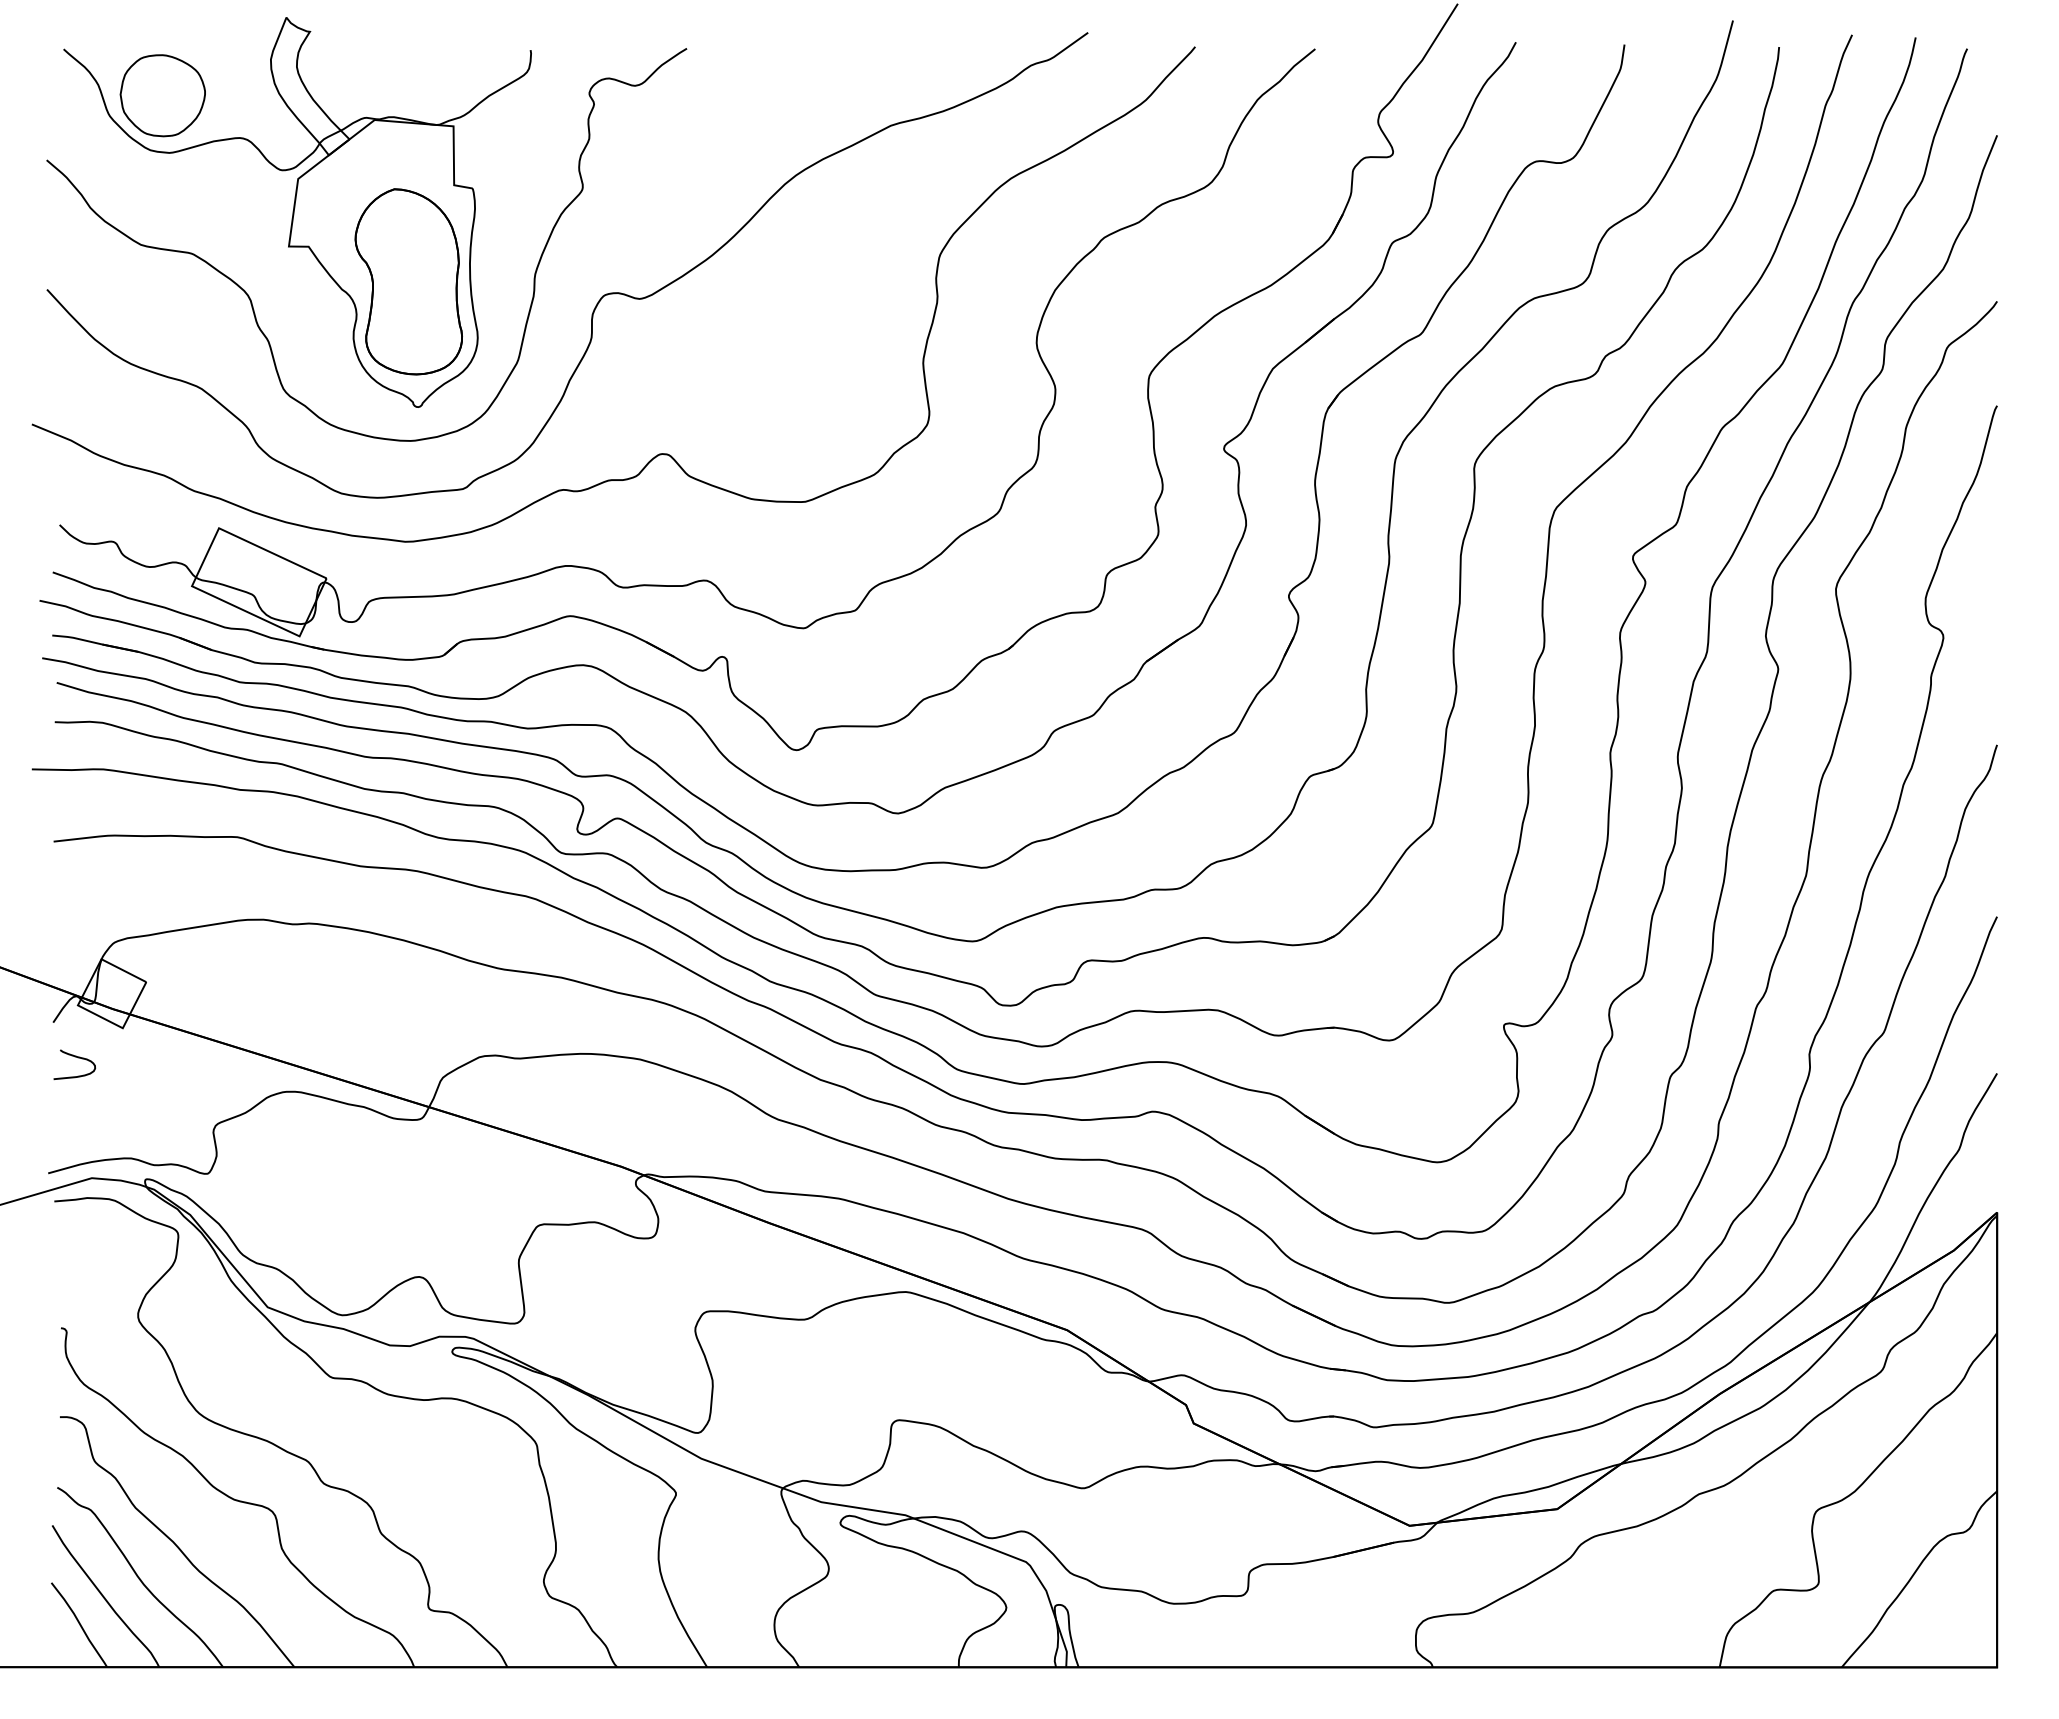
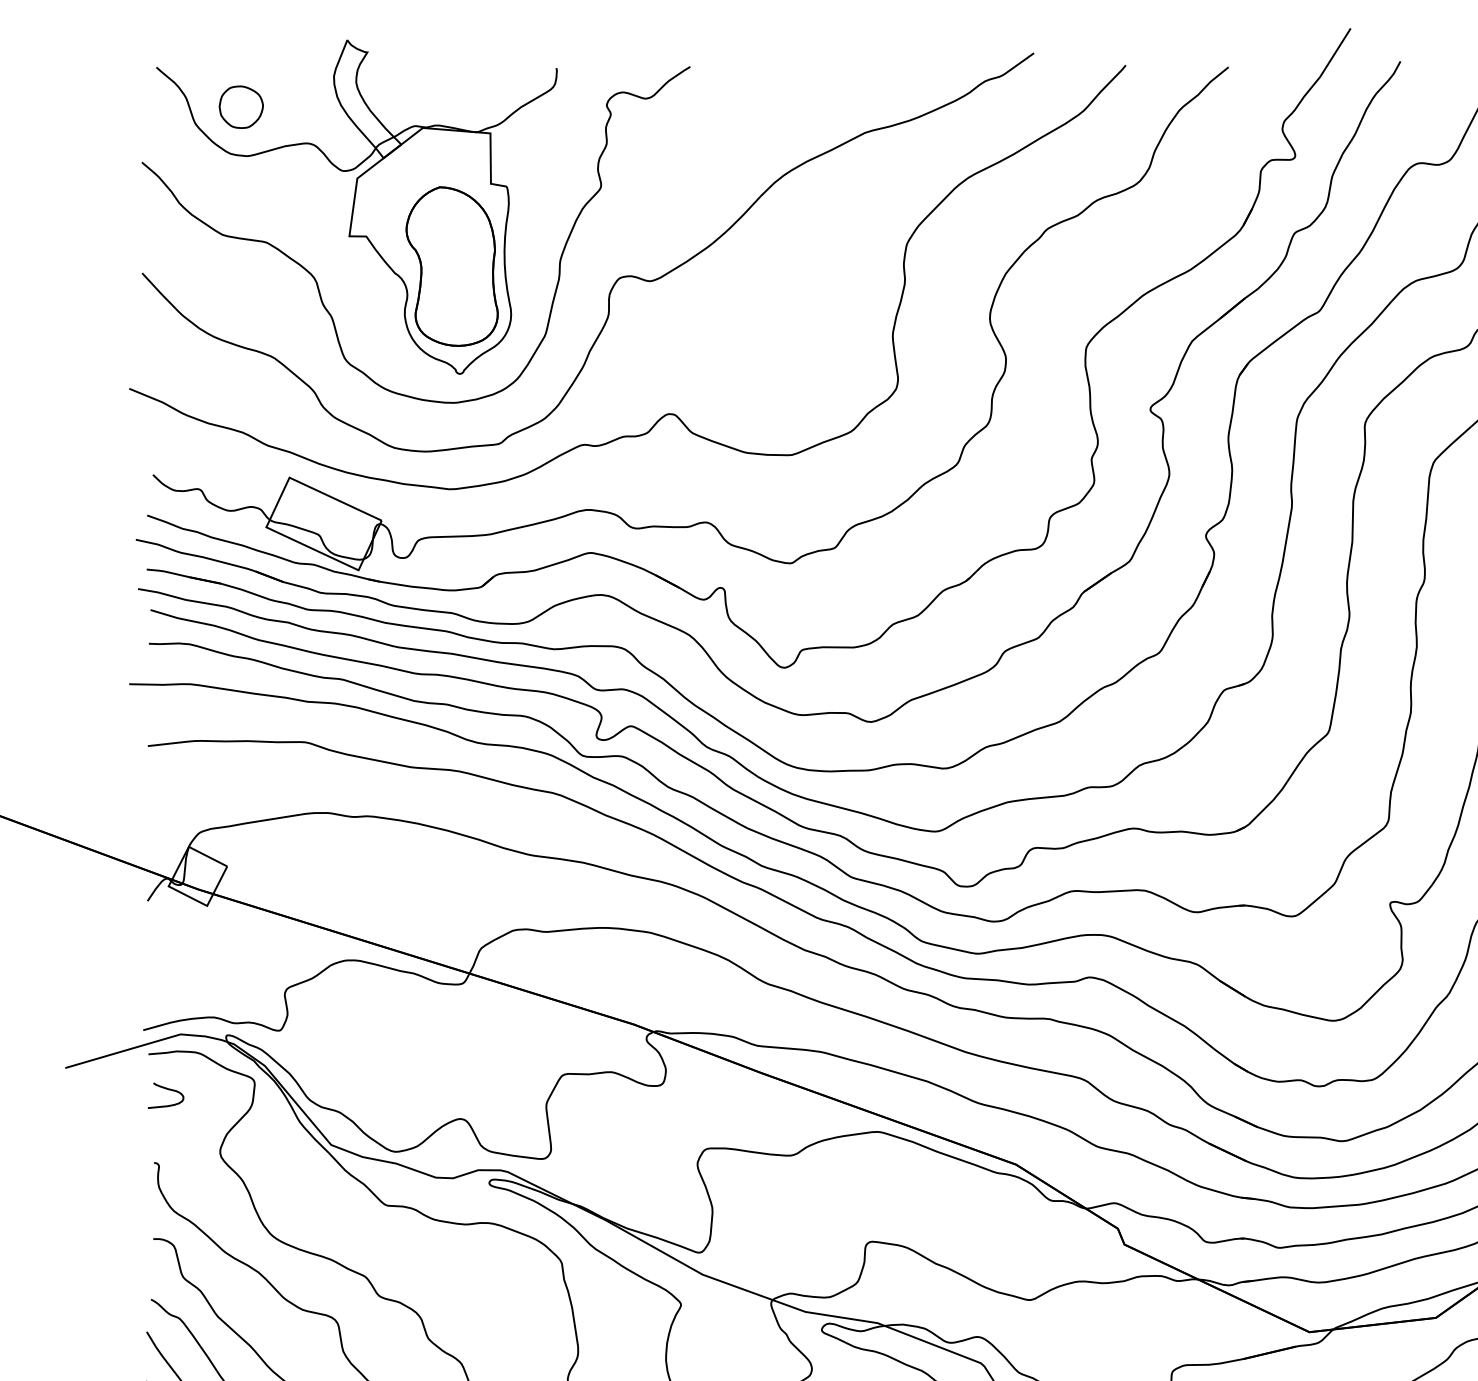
part: (162, 95) -> (241, 106), size x0.6
curve: (74, 1057) -> (165, 1089), moved

